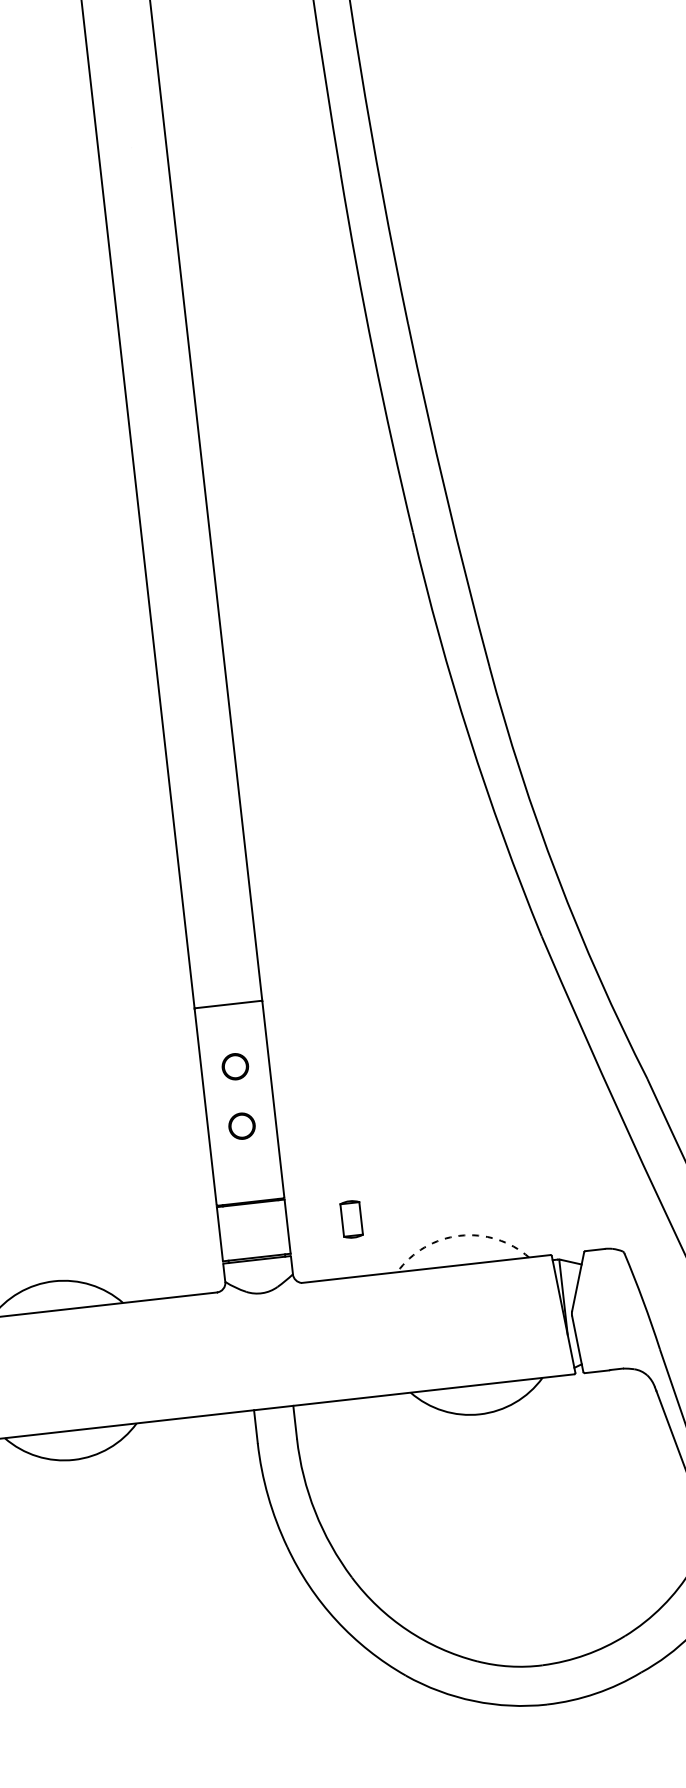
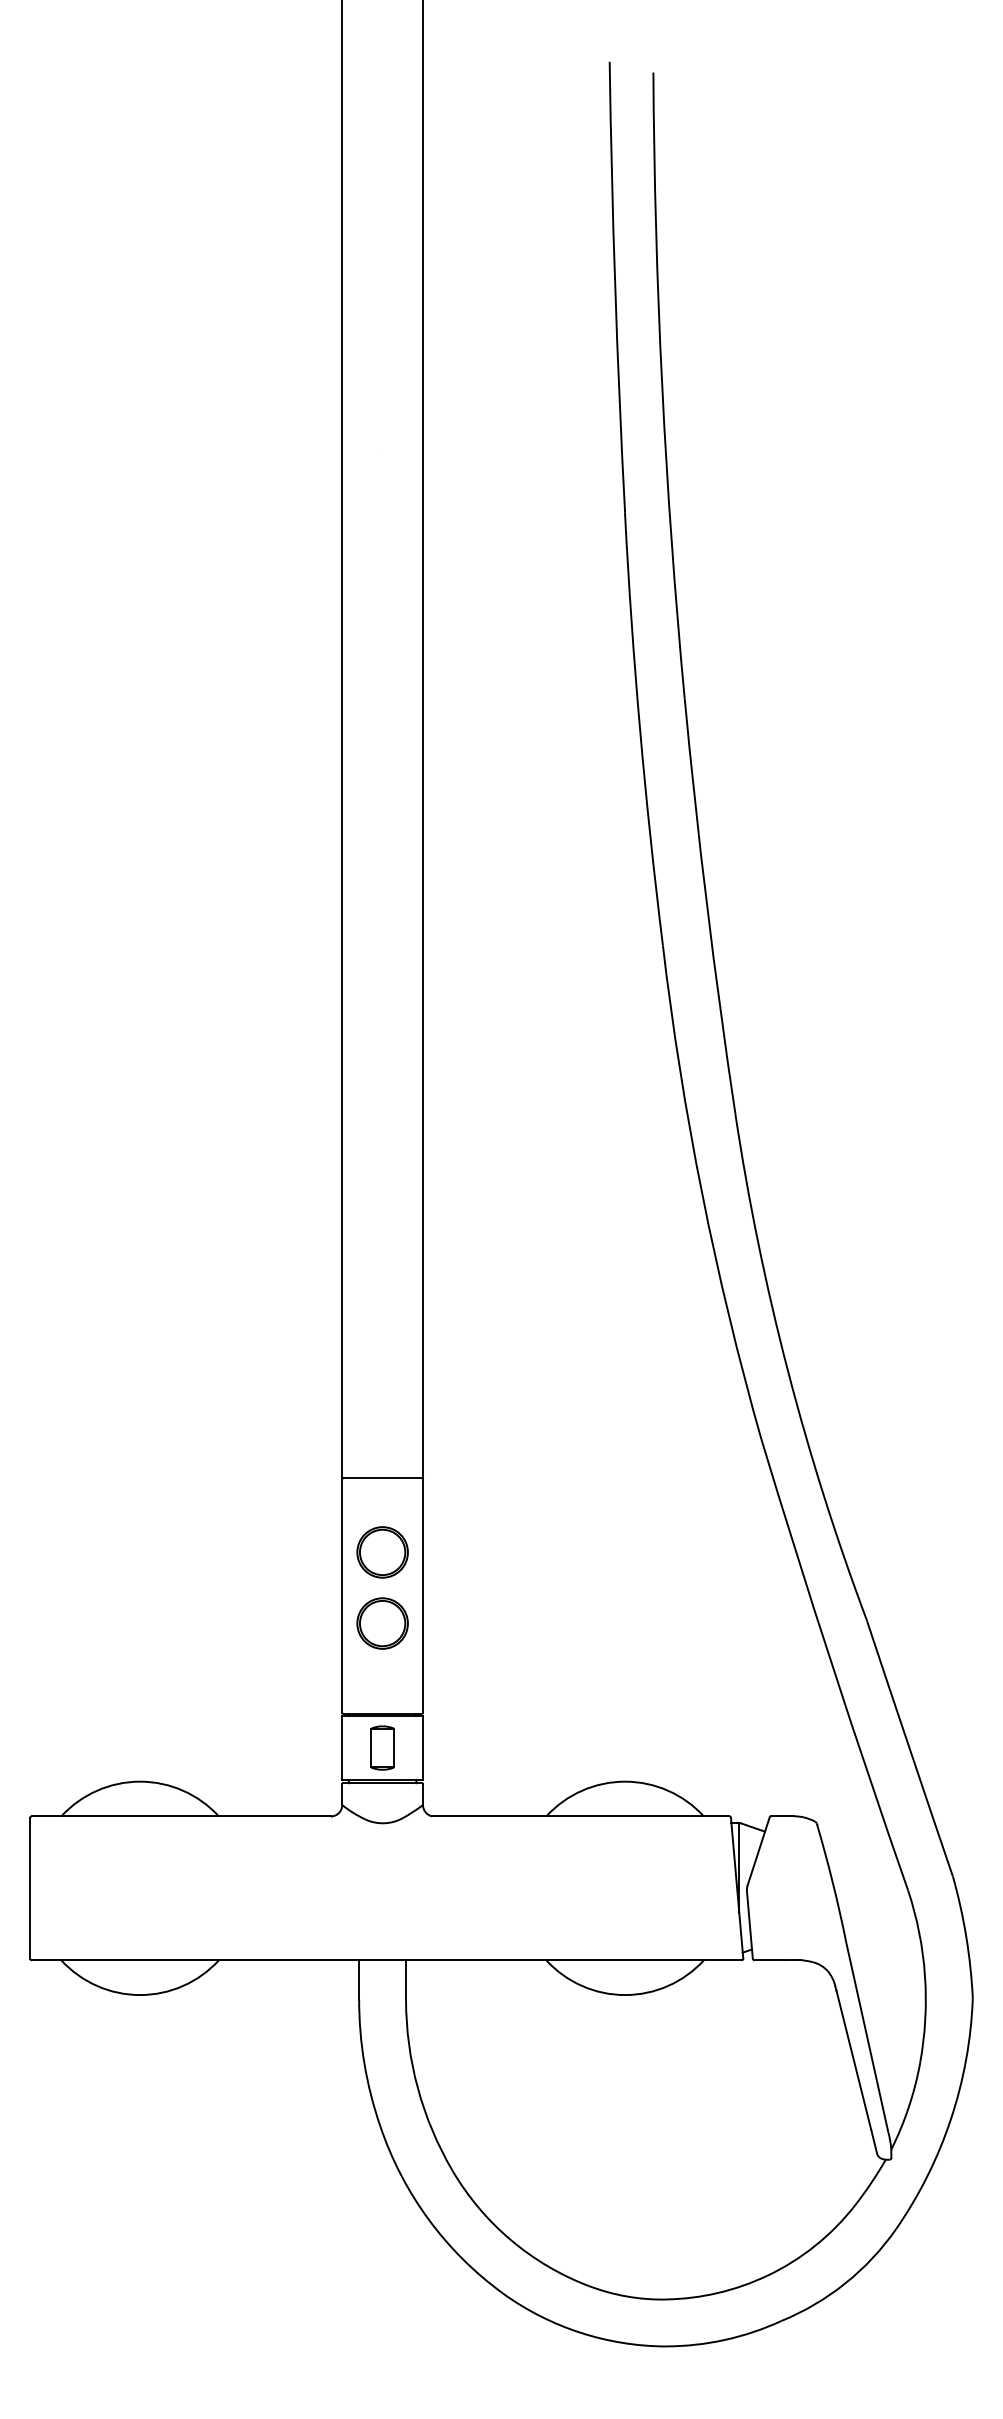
part: (235, 1066) -> (382, 1552), size x1.67
part: (241, 1126) -> (382, 1623), size x1.67
part: (351, 1218) -> (382, 1747), moved
arc: (460, 1235) -> (625, 1781), dashed -> solid

